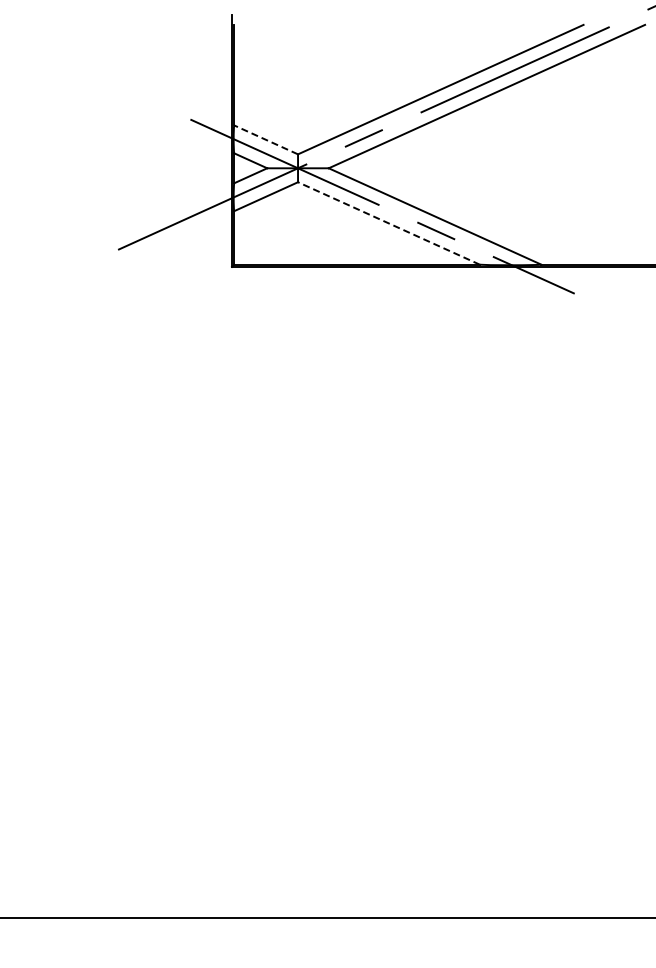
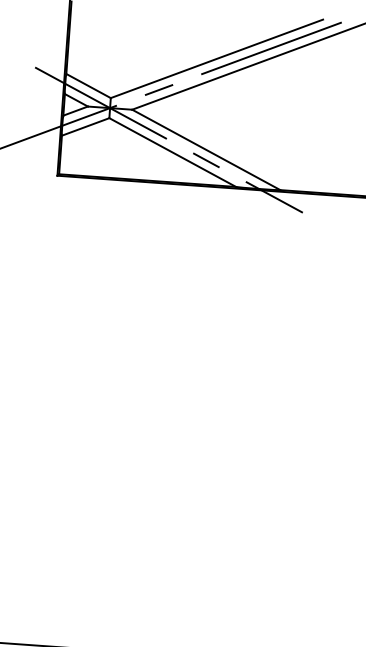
line: (265, 139) -> (88, 85), dashed -> solid
line: (388, 223) -> (172, 152), dashed -> solid

